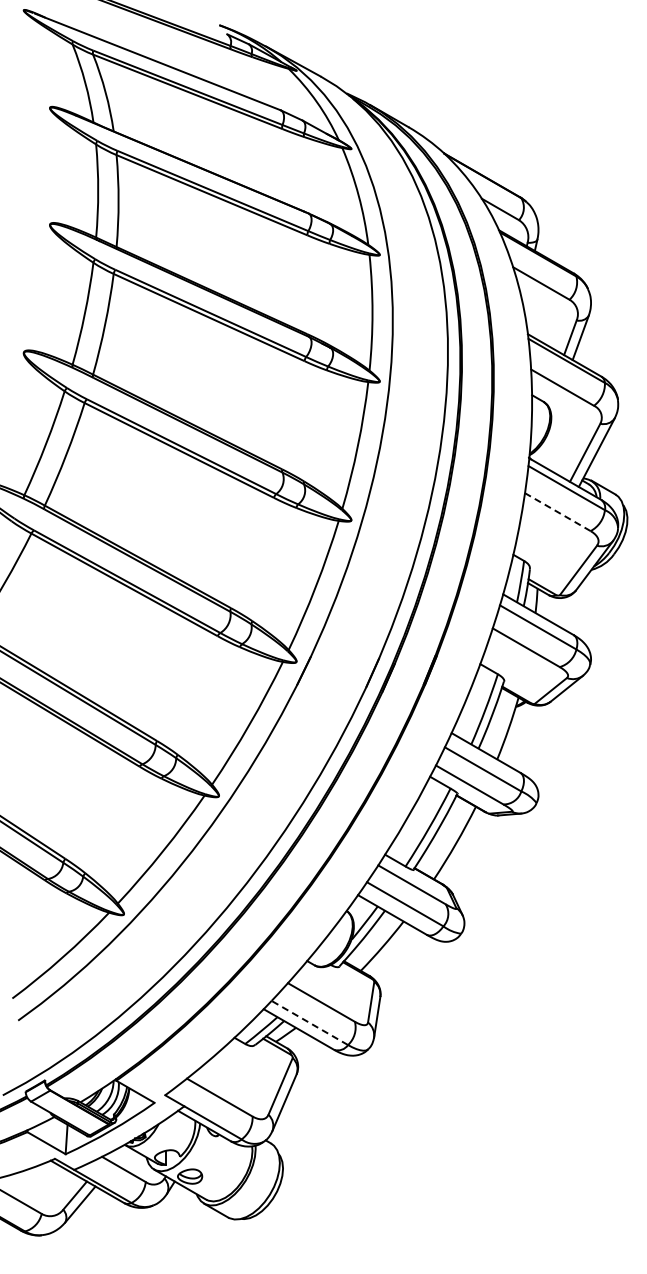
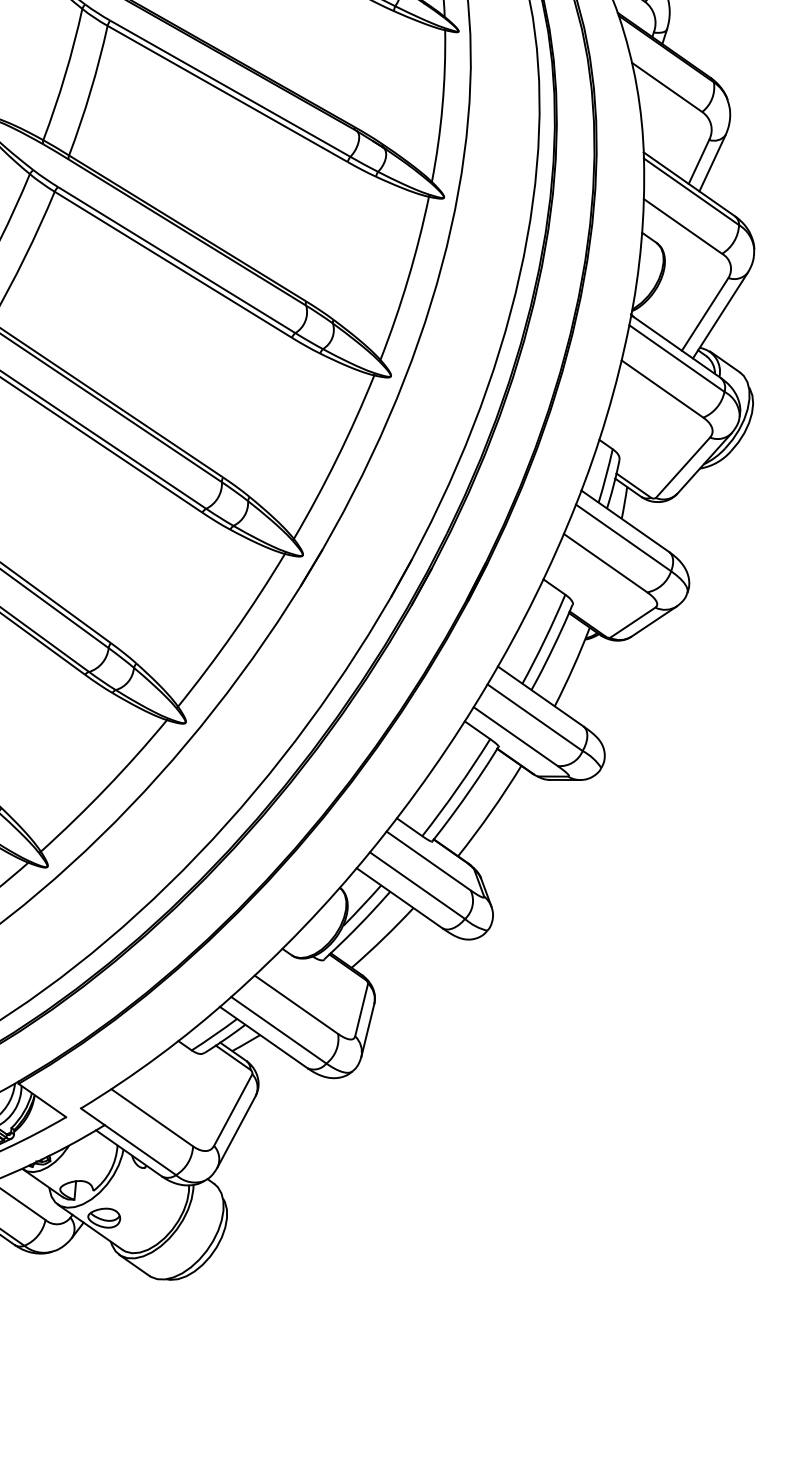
line: (557, 512) -> (662, 389), dashed -> solid
line: (309, 1022) -> (278, 1029), dashed -> solid

